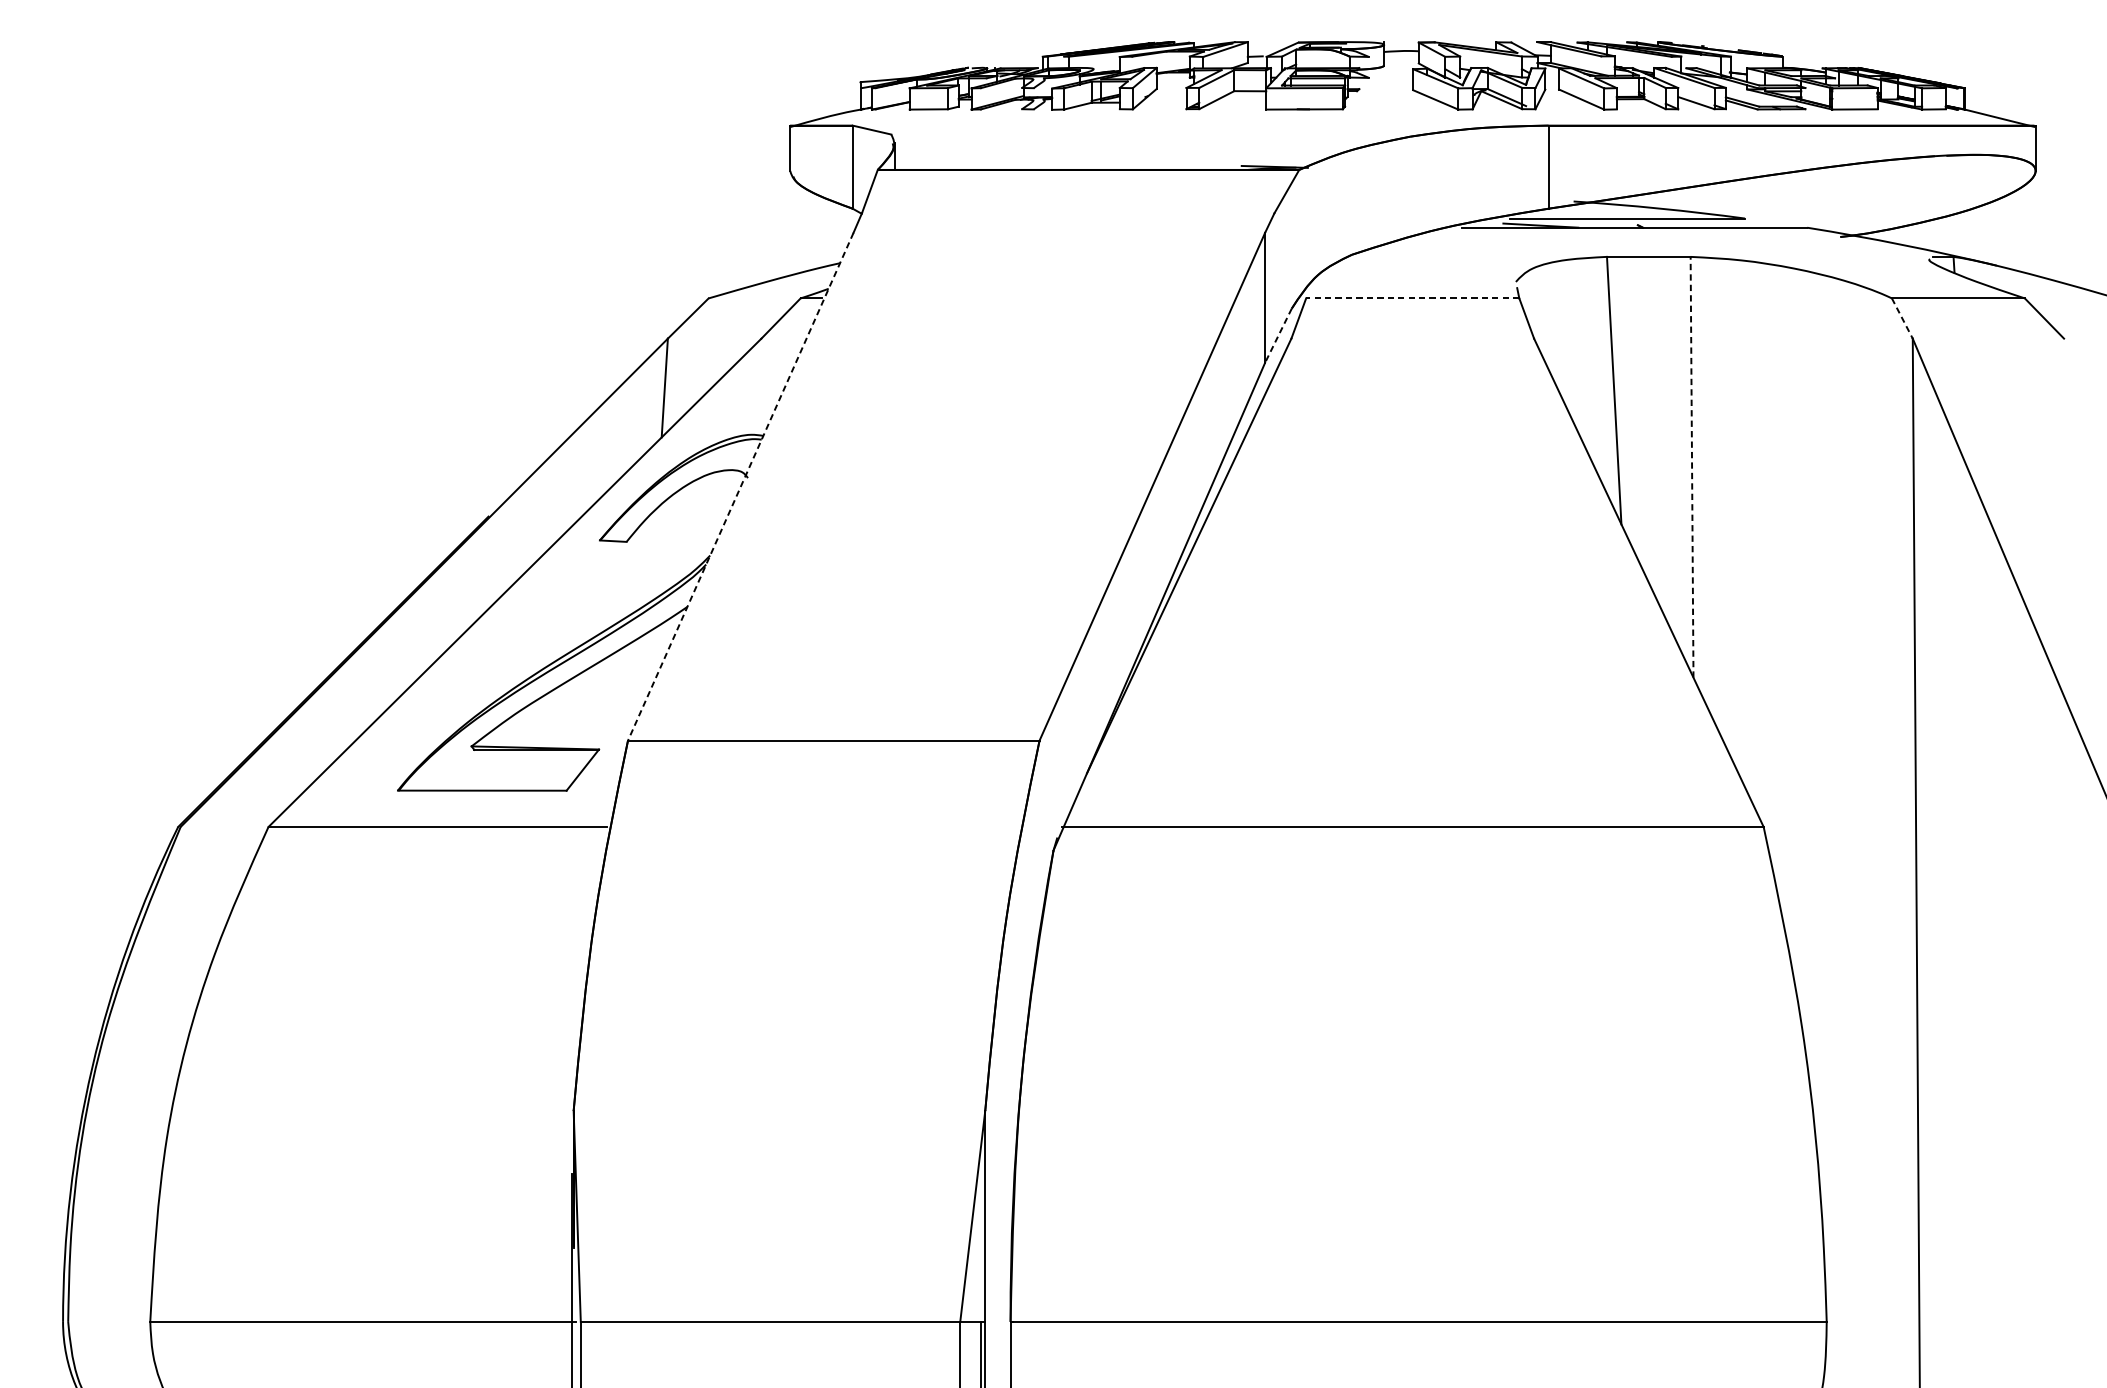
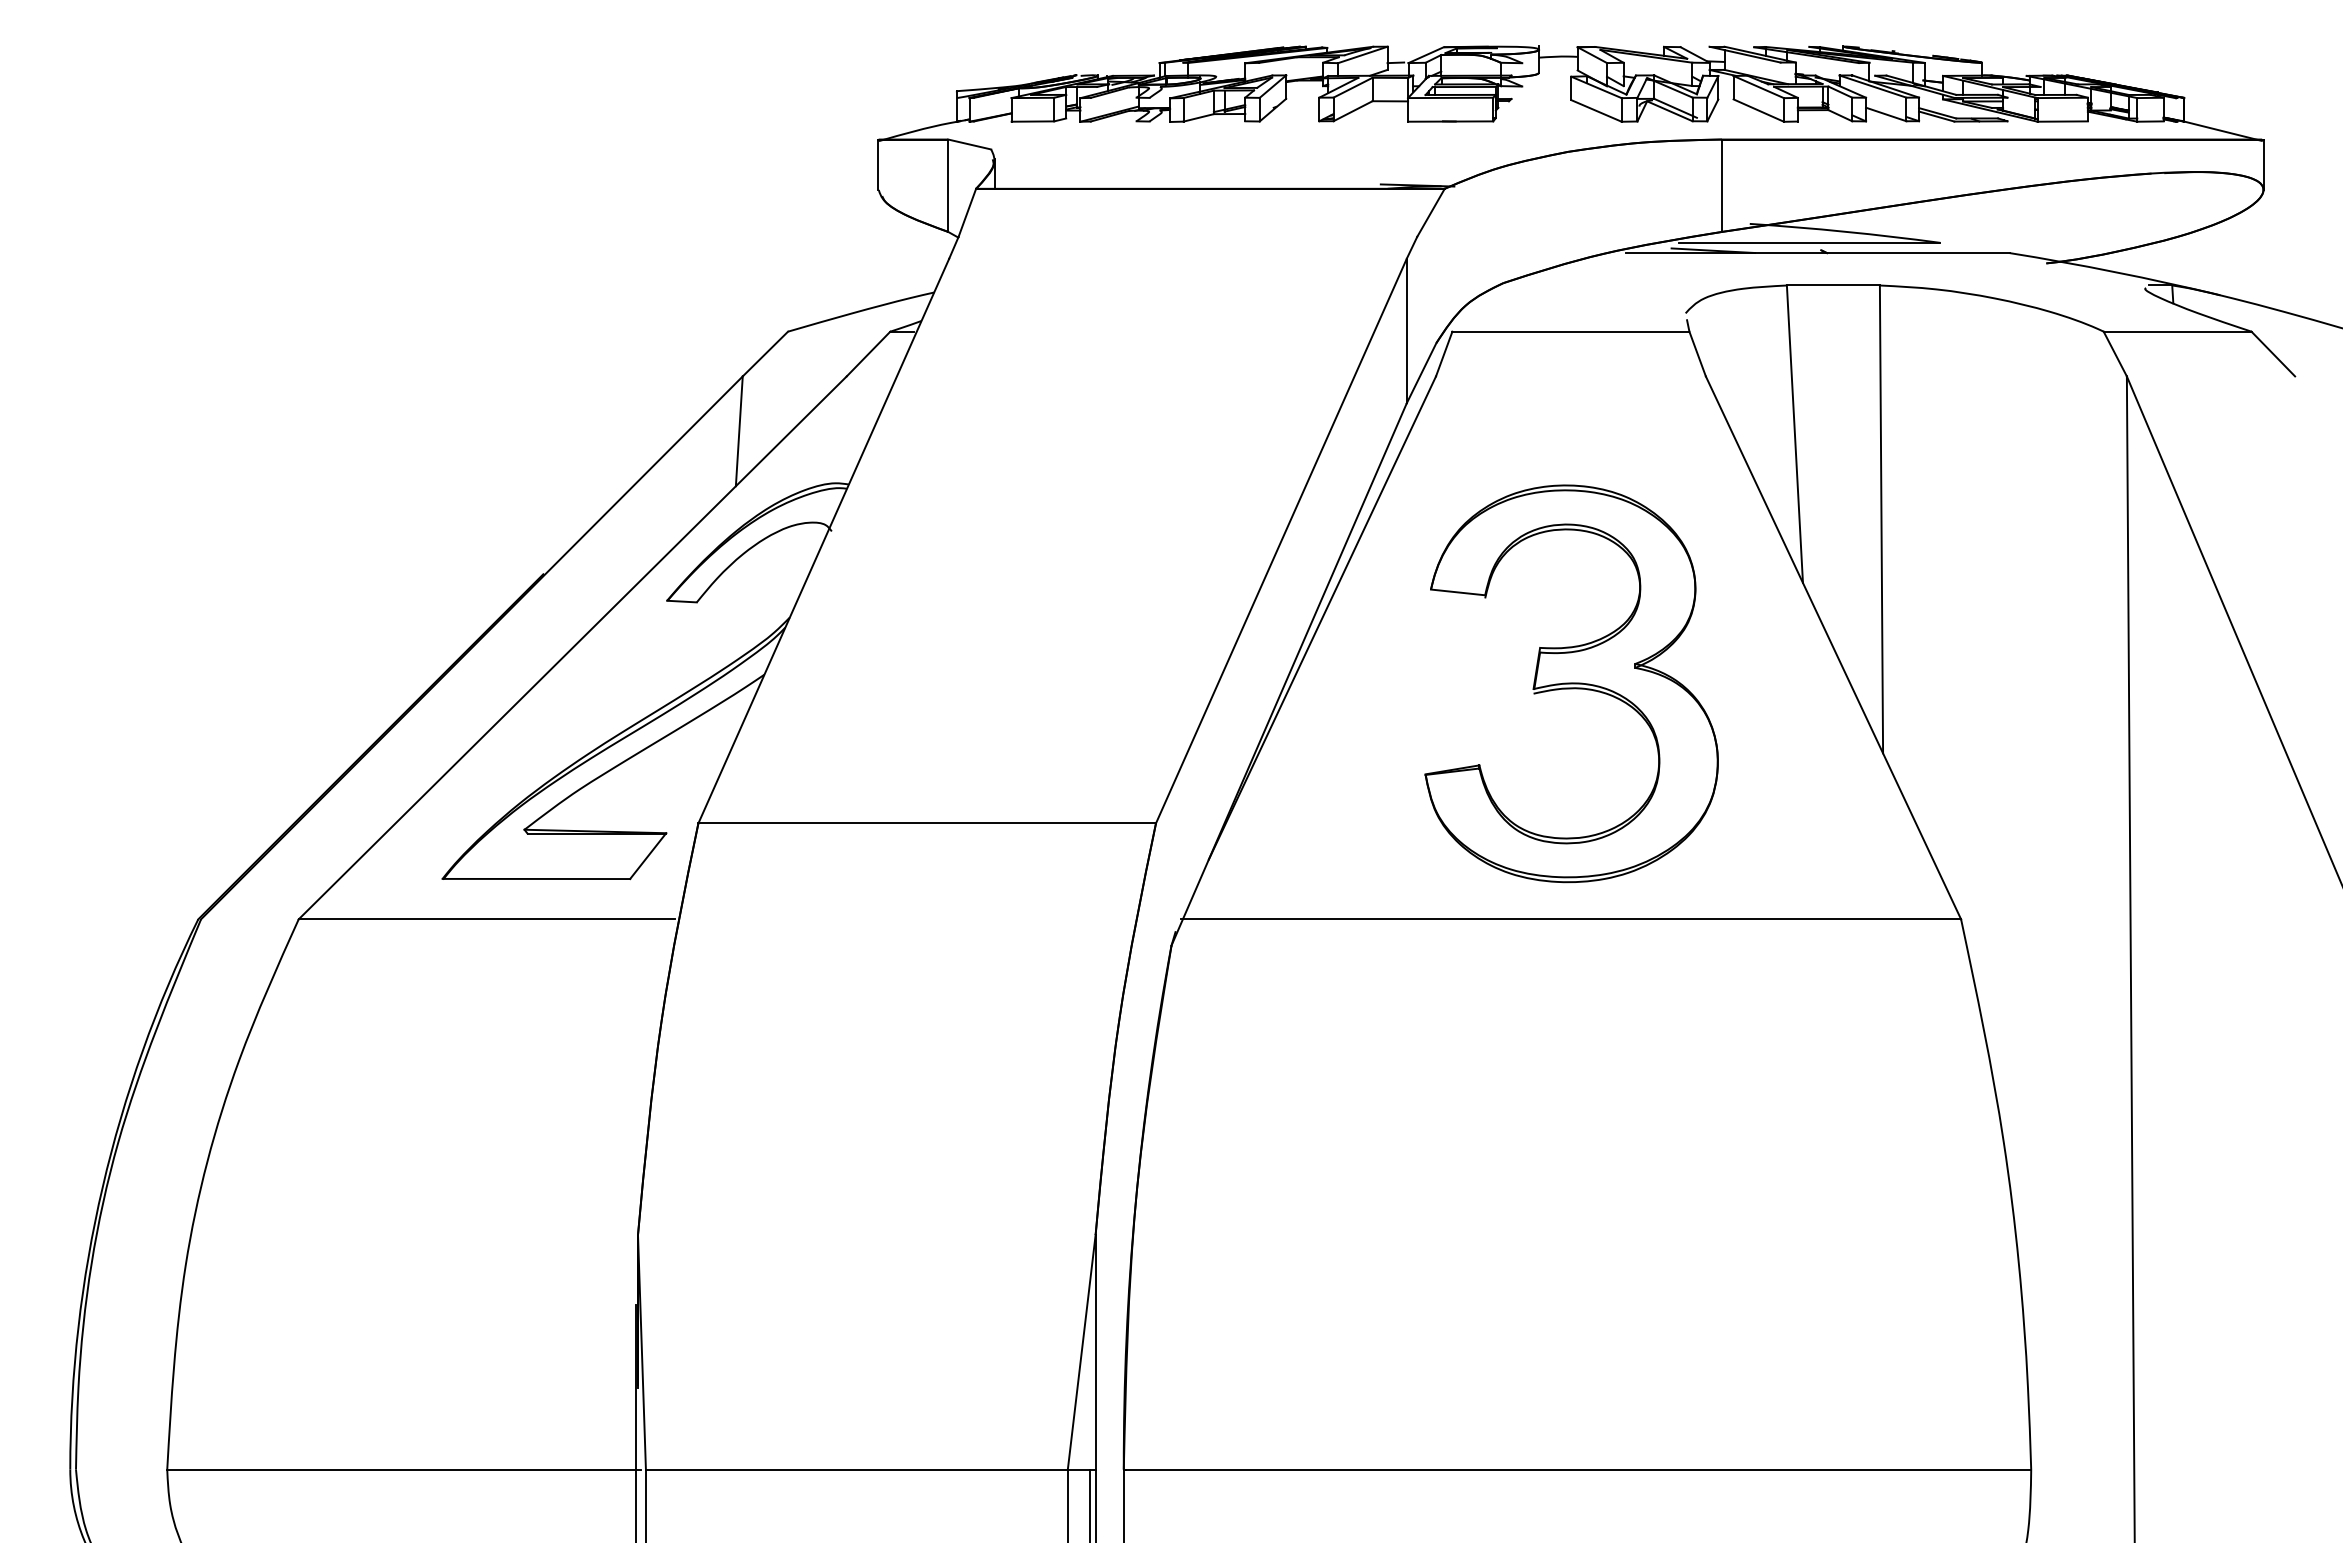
line: (1412, 298) -> (1570, 331), dashed -> solid
line: (1902, 318) -> (2115, 354), dashed -> solid
line: (1278, 336) -> (1421, 373), dashed -> solid
line: (1692, 467) -> (1881, 519), dashed -> solid
line: (740, 487) -> (823, 541), dashed -> solid
part: (1413, 614) -> (1571, 683), added

